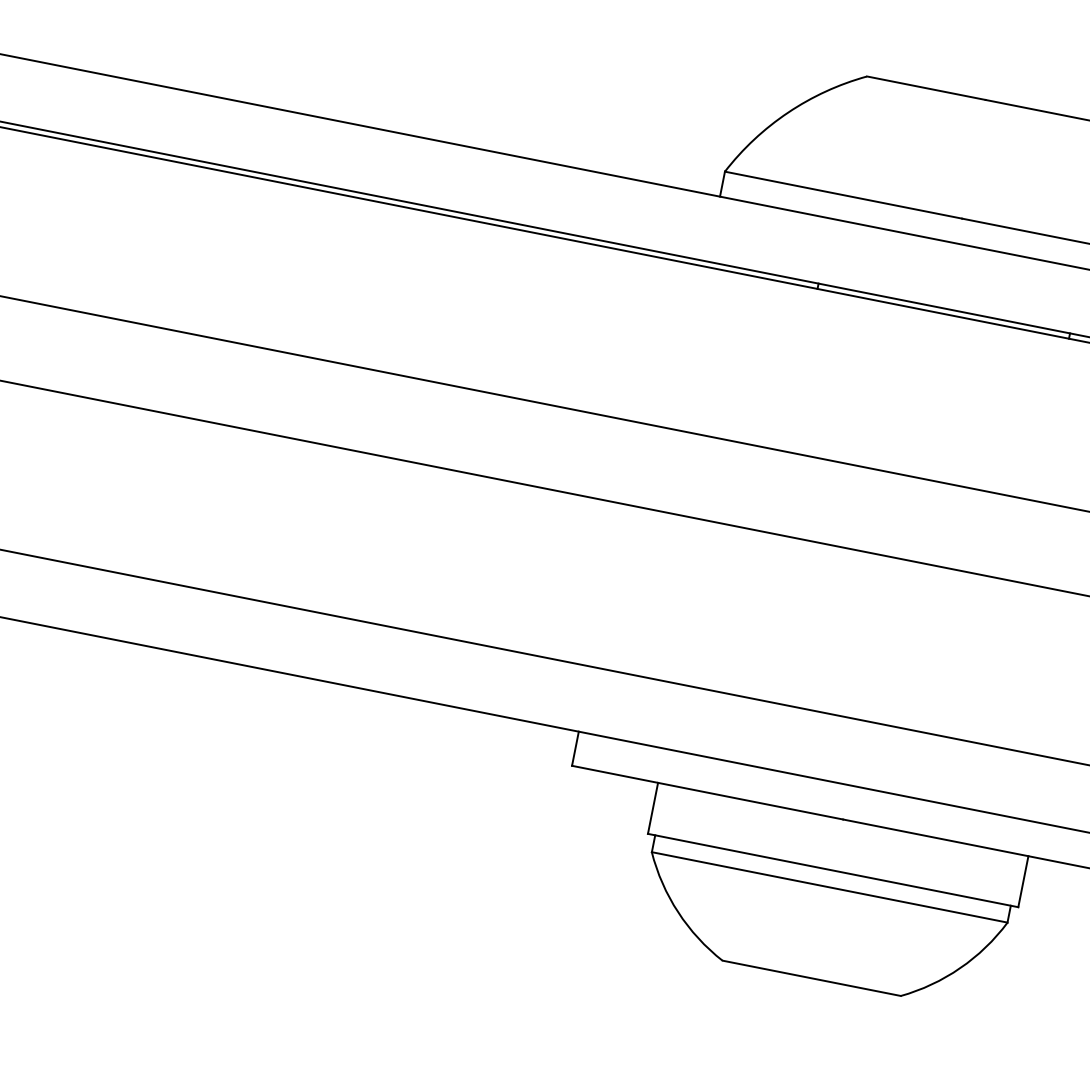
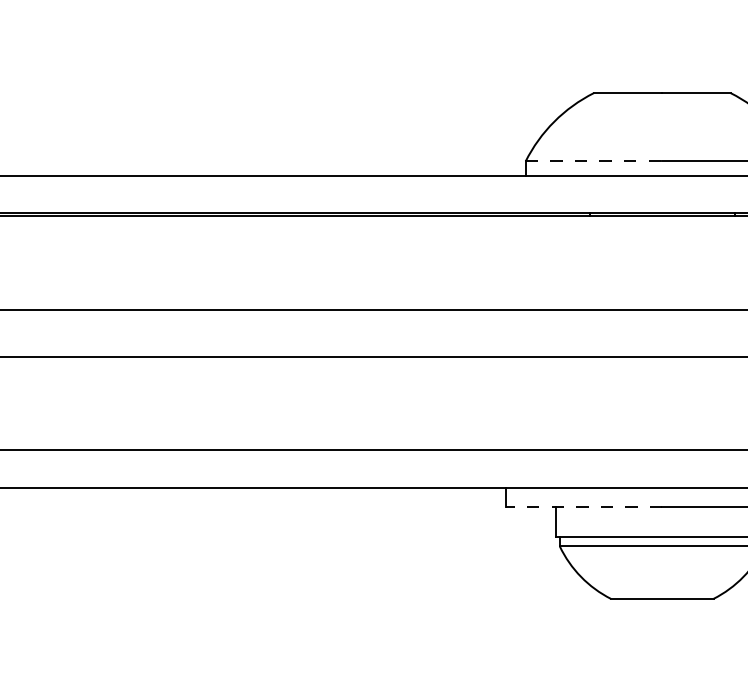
line: (844, 195) -> (594, 161), solid -> dashed
line: (706, 792) -> (583, 507), solid -> dashed

